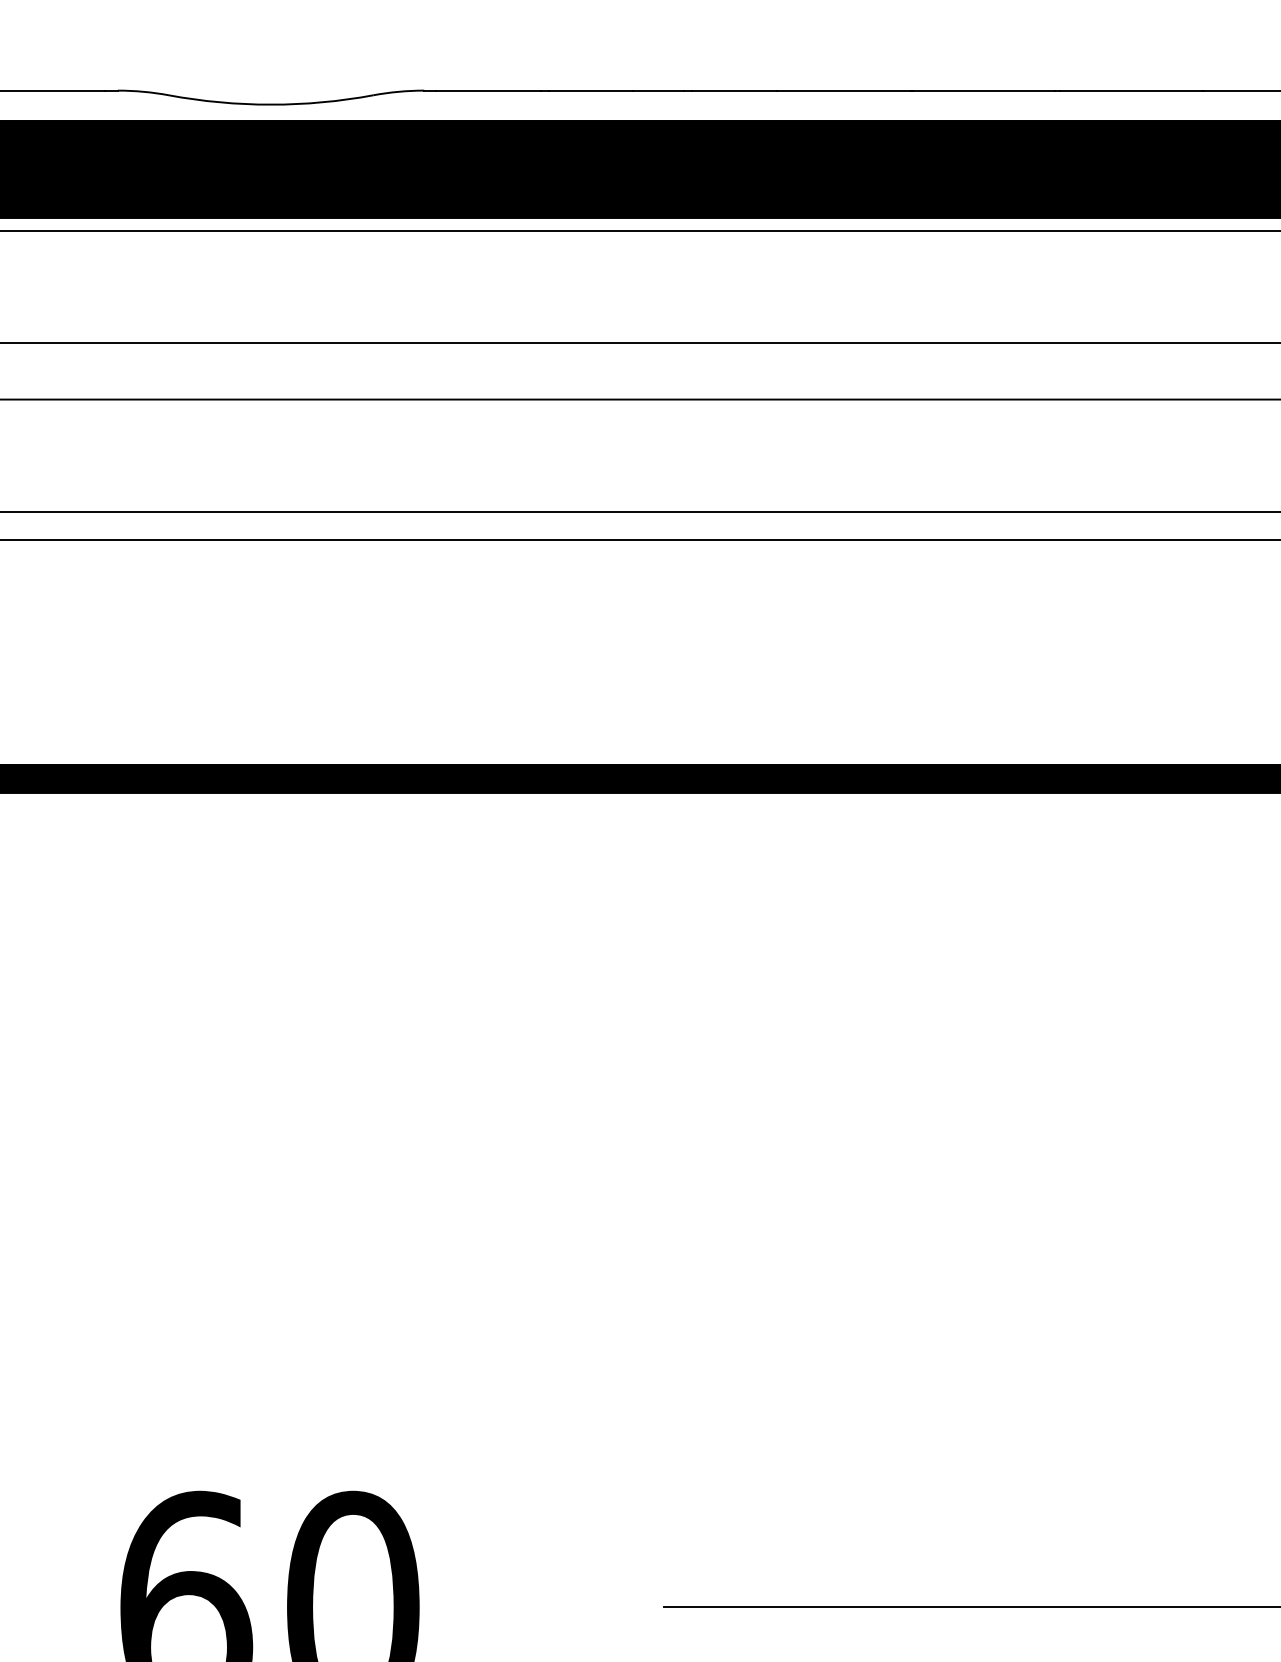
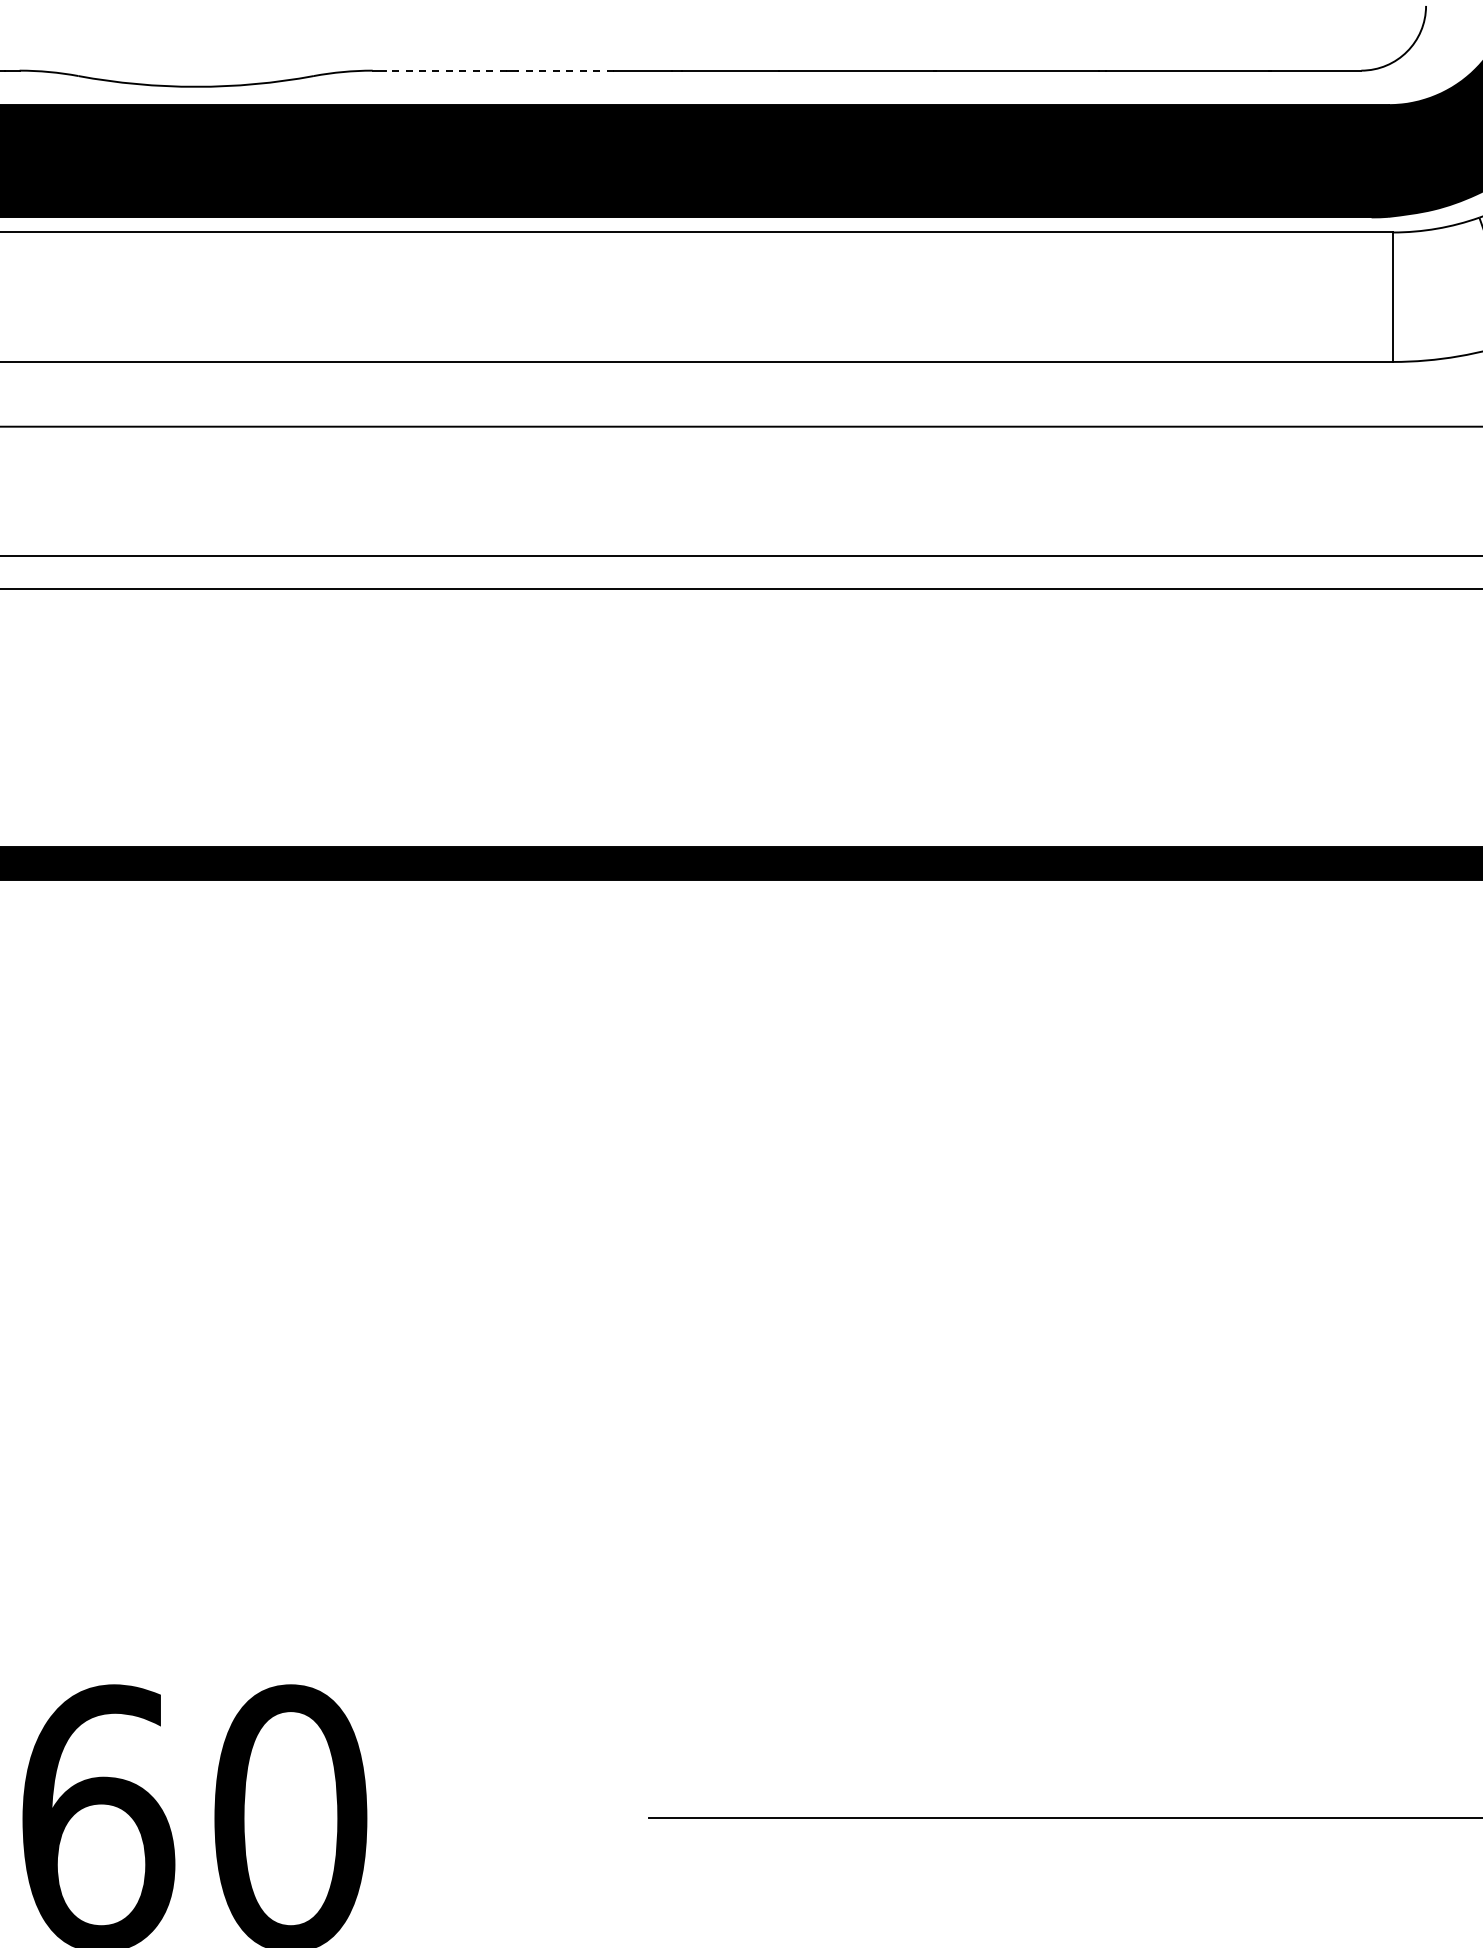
line: (488, 90) -> (446, 70), solid -> dashed
line: (591, 90) -> (565, 70), solid -> dashed

